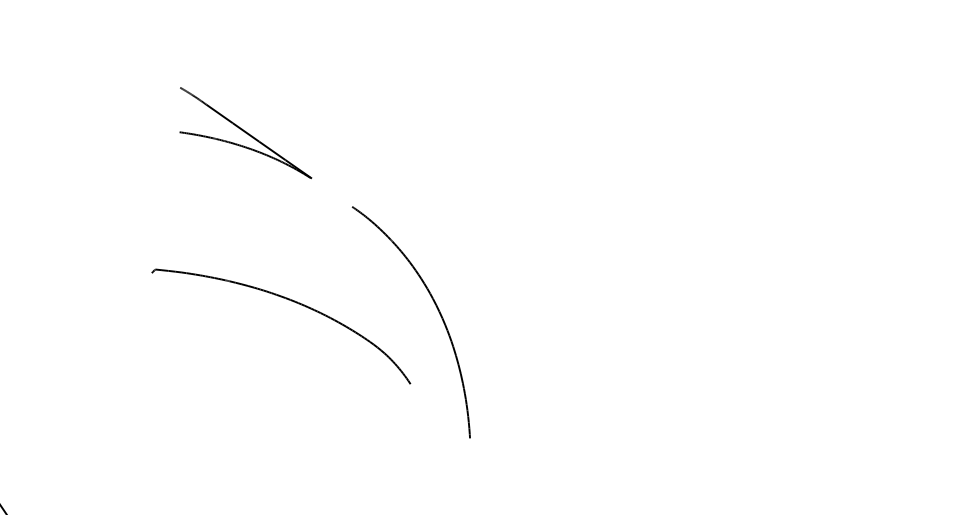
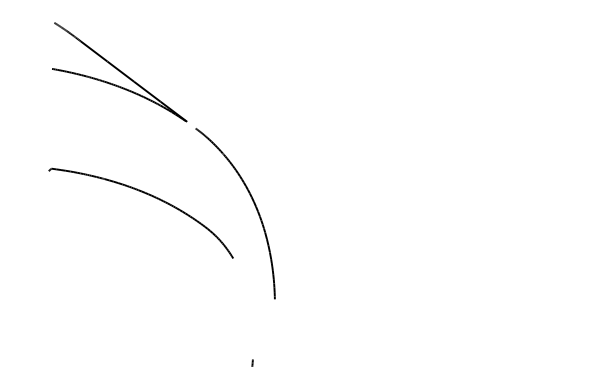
part: (245, 132) -> (120, 71), size x1.43

